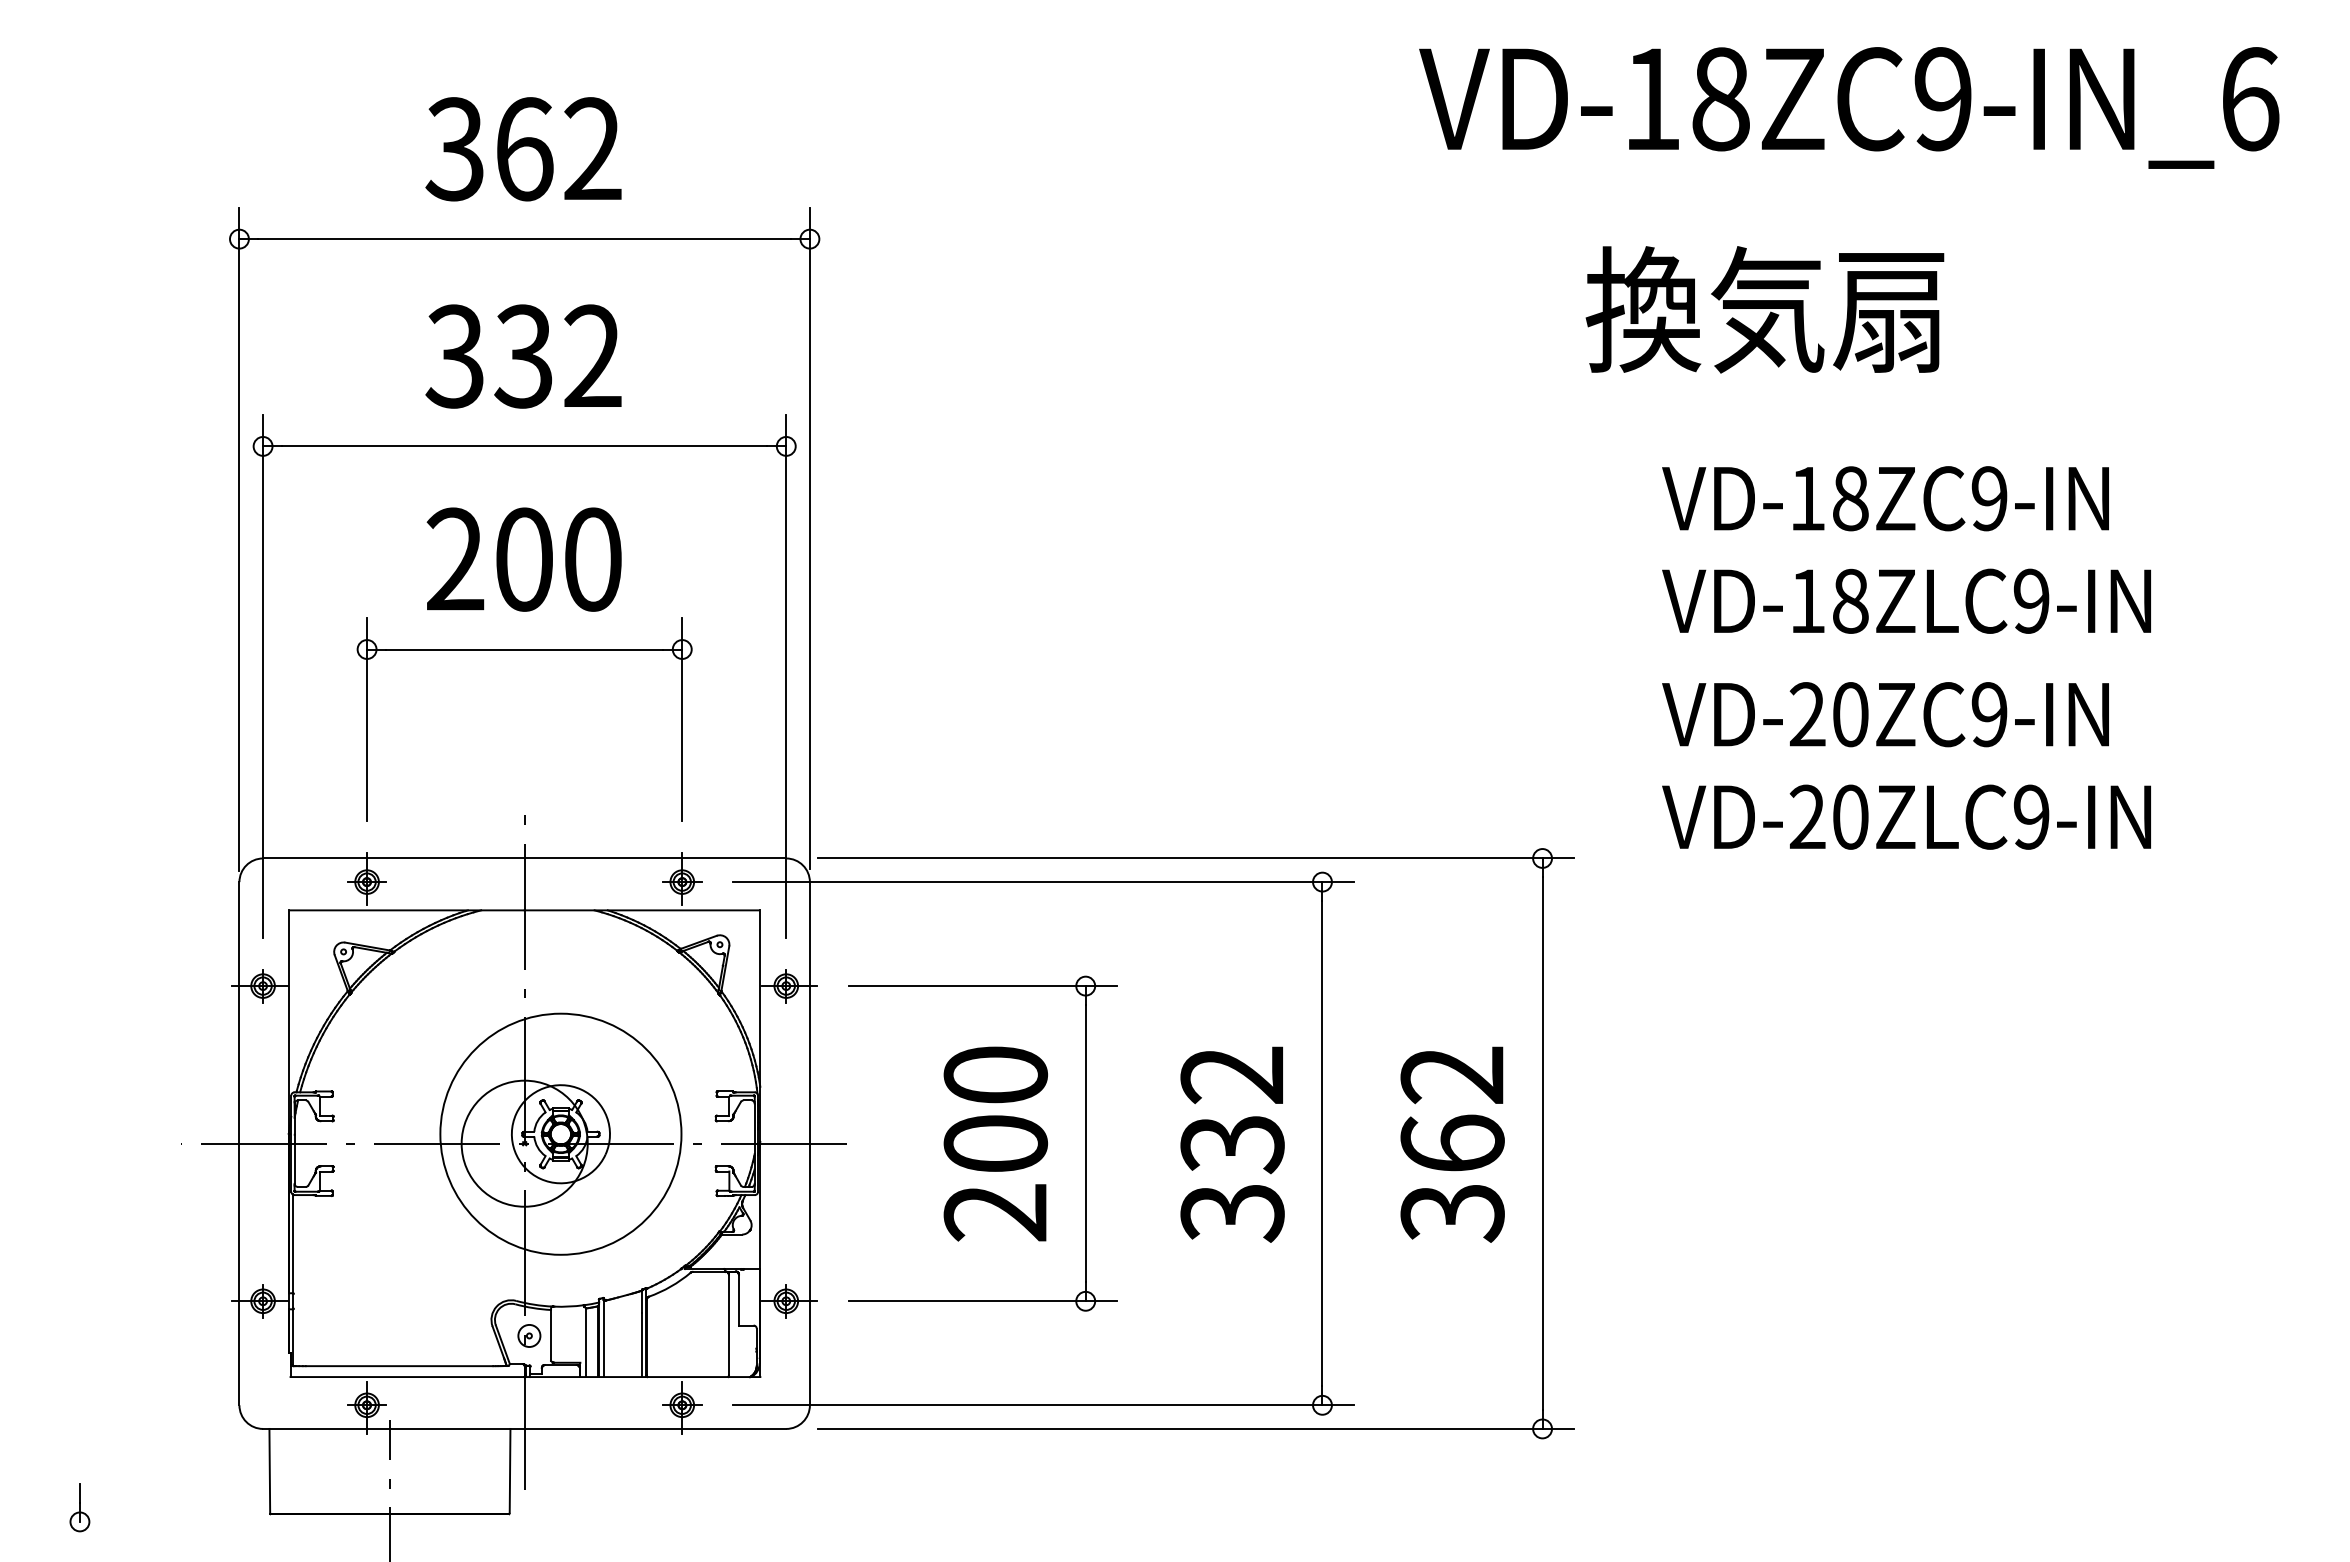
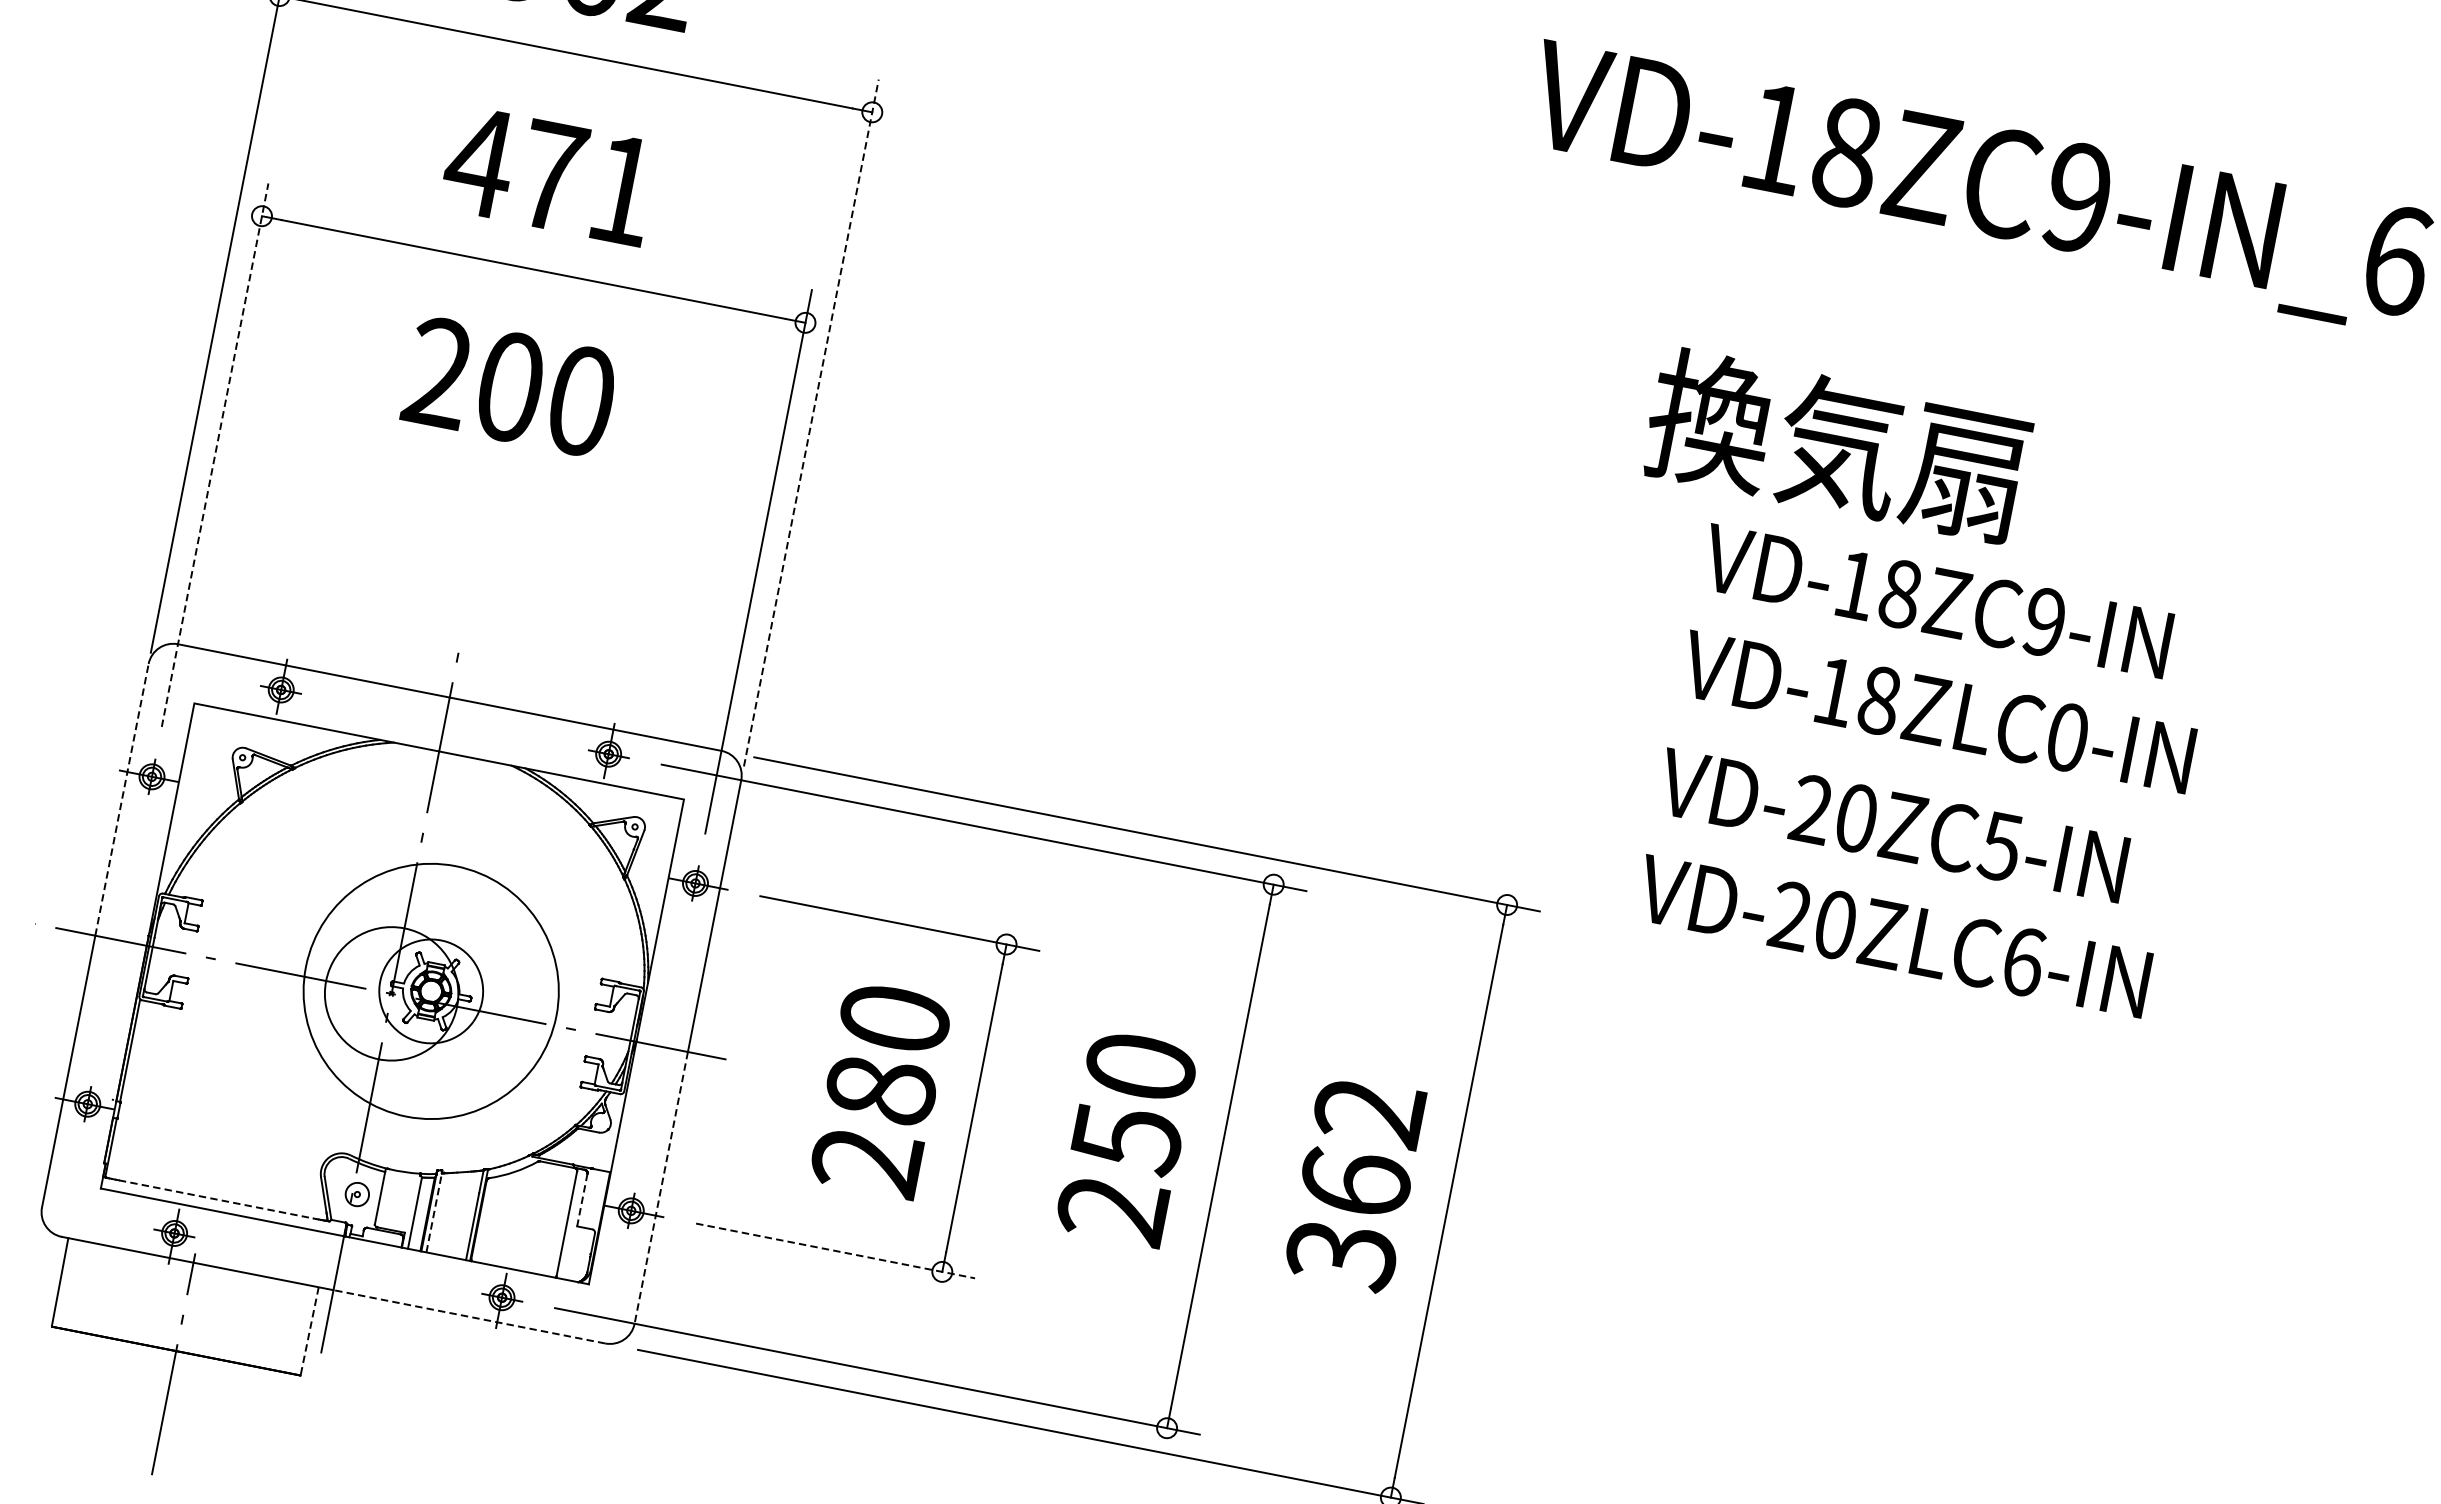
text: (1764, 309) -> (1836, 445), moved
text: (522, 356) -> (549, 175), 332 -> 471
line: (809, 538) -> (810, 423), solid -> dashed
text: (2031, 600) -> (2067, 736), VD-18ZLC9-IN -> VD-18ZLC0-IN
part: (524, 650) -> (491, 481), removed
line: (263, 676) -> (215, 455), solid -> dashed
text: (1988, 714) -> (1999, 846), VD-20ZC9-IN -> VD-20ZC5-IN
text: (2031, 816) -> (2023, 961), VD-20ZLC9-IN -> VD-20ZLC6-IN
line: (239, 1012) -> (122, 799), solid -> dashed
text: (995, 1143) -> (880, 1089), 200 -> 280
text: (1232, 1144) -> (1126, 1138), 332 -> 250
line: (809, 1274) -> (660, 1187), solid -> dashed
line: (738, 1300) -> (581, 1200), solid -> dashed
line: (983, 1301) -> (836, 1251), solid -> dashed
line: (603, 1338) -> (433, 1212), solid -> dashed
line: (399, 1366) -> (216, 1199), solid -> dashed
line: (655, 1428) -> (469, 1316), solid -> dashed
line: (510, 1470) -> (310, 1330), solid -> dashed

